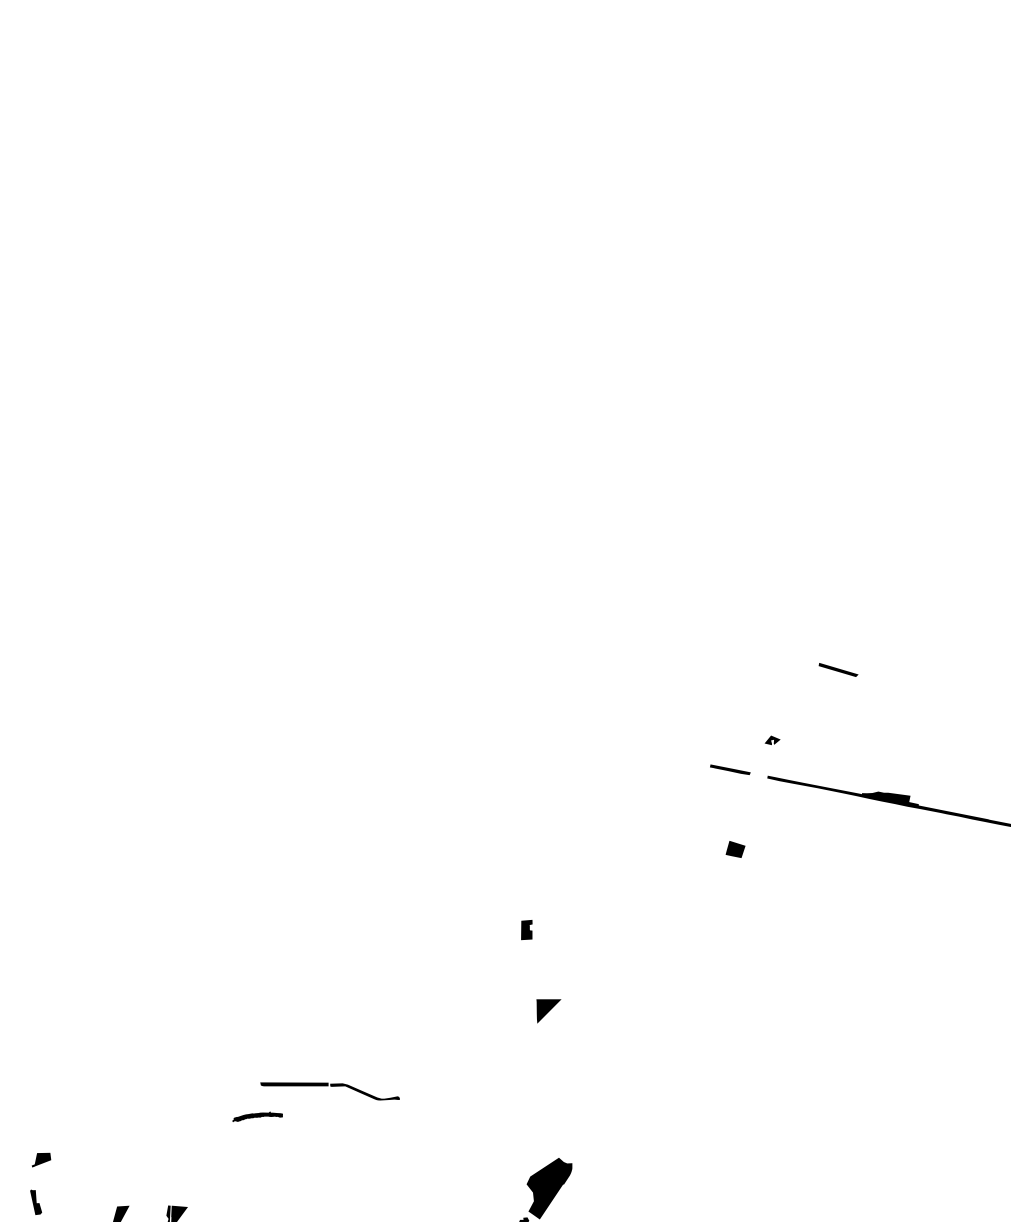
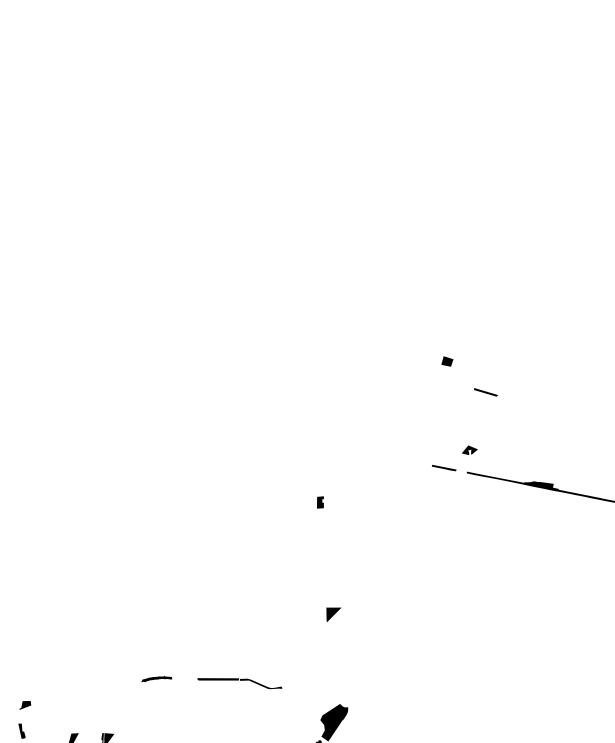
line: (837, 670) -> (485, 392), moved
part: (771, 739) -> (469, 449), size x1.67
part: (735, 849) -> (447, 361), moved
part: (526, 930) -> (320, 502), moved
part: (329, 1091) -> (239, 683), moved

